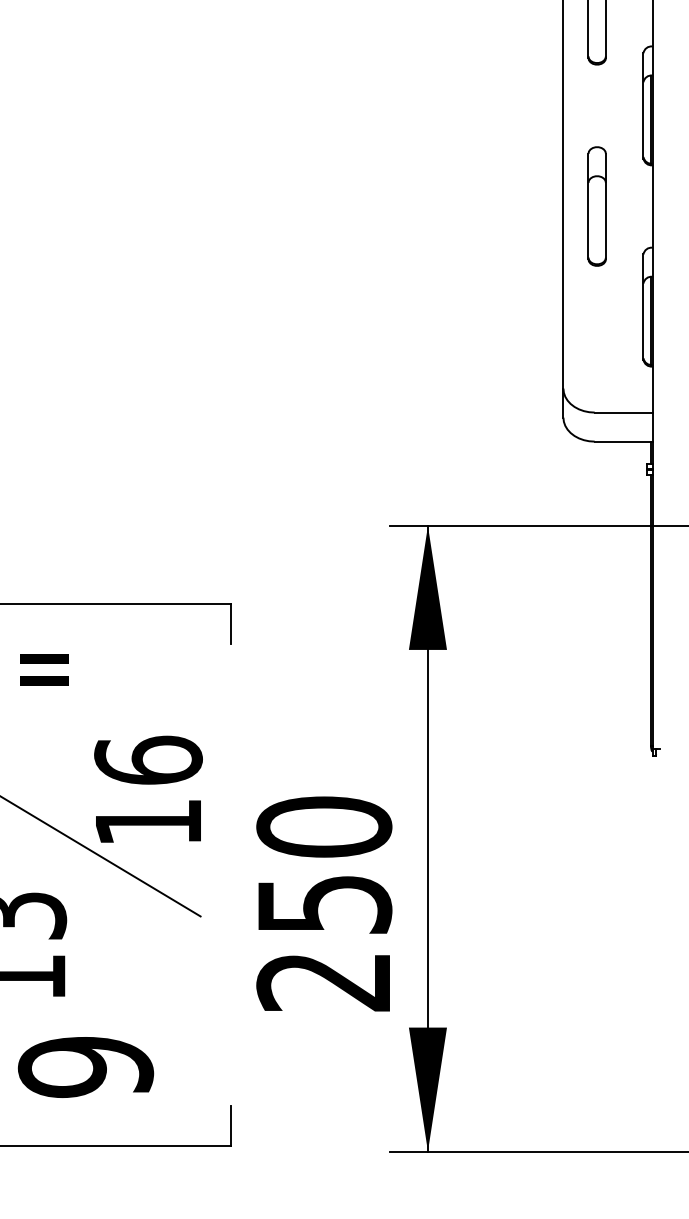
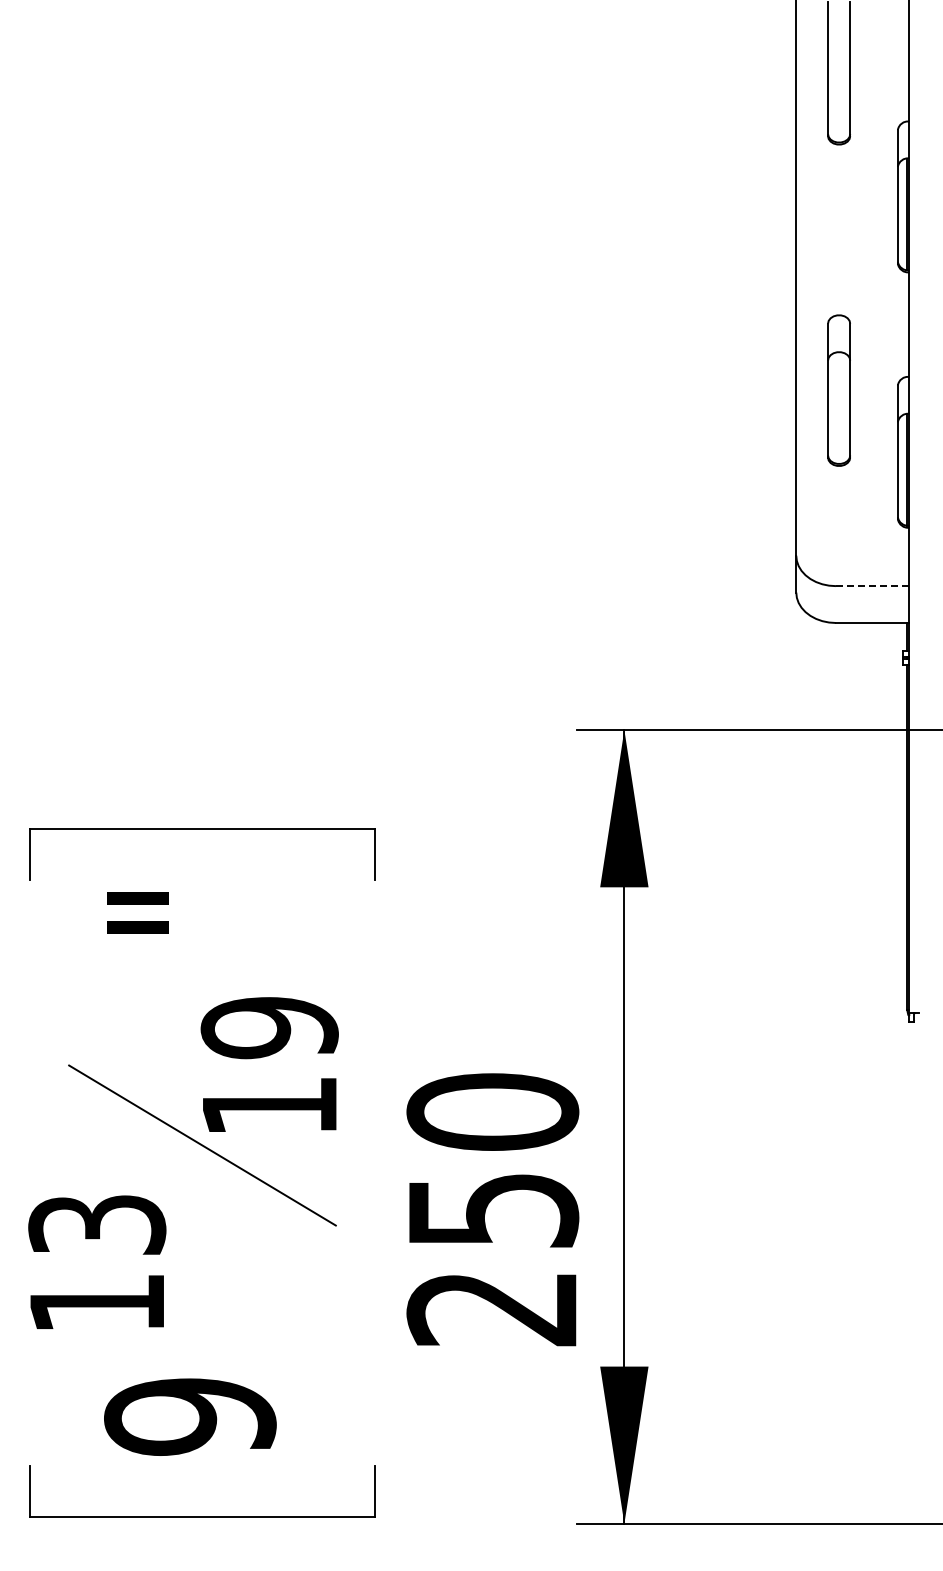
part: (596, 206) -> (838, 390), moved
line: (623, 412) -> (872, 586), solid -> dashed
text: (148, 760) -> (269, 1027), 16 -> 19

